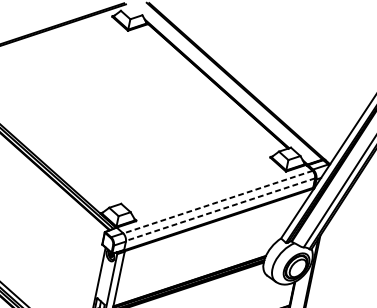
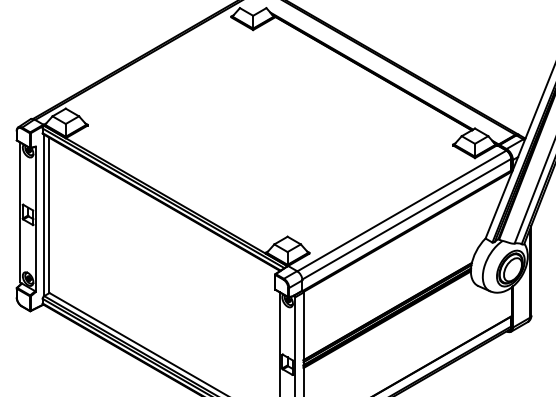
line: (217, 201) -> (401, 210), dashed -> solid
line: (220, 209) -> (406, 219), dashed -> solid

